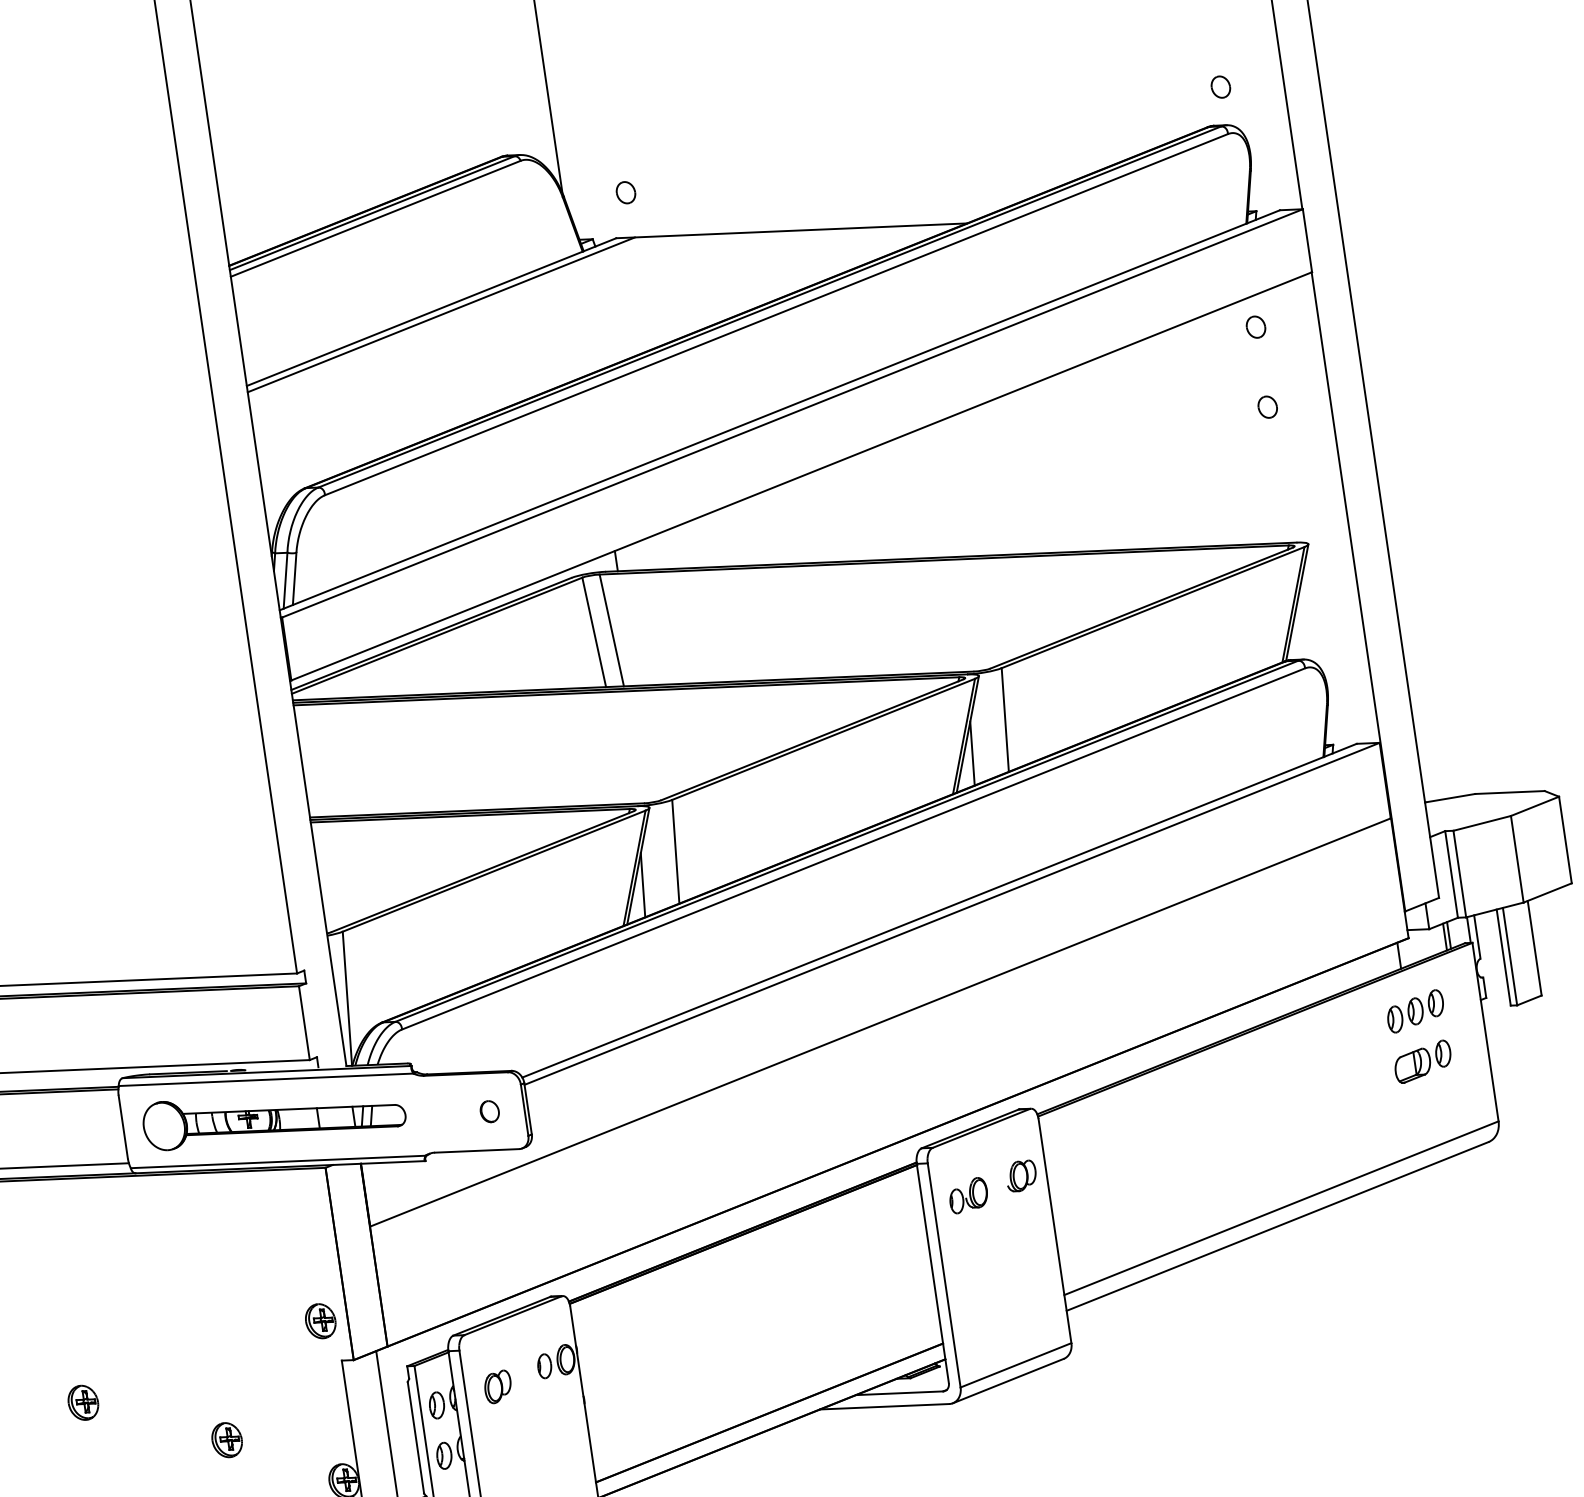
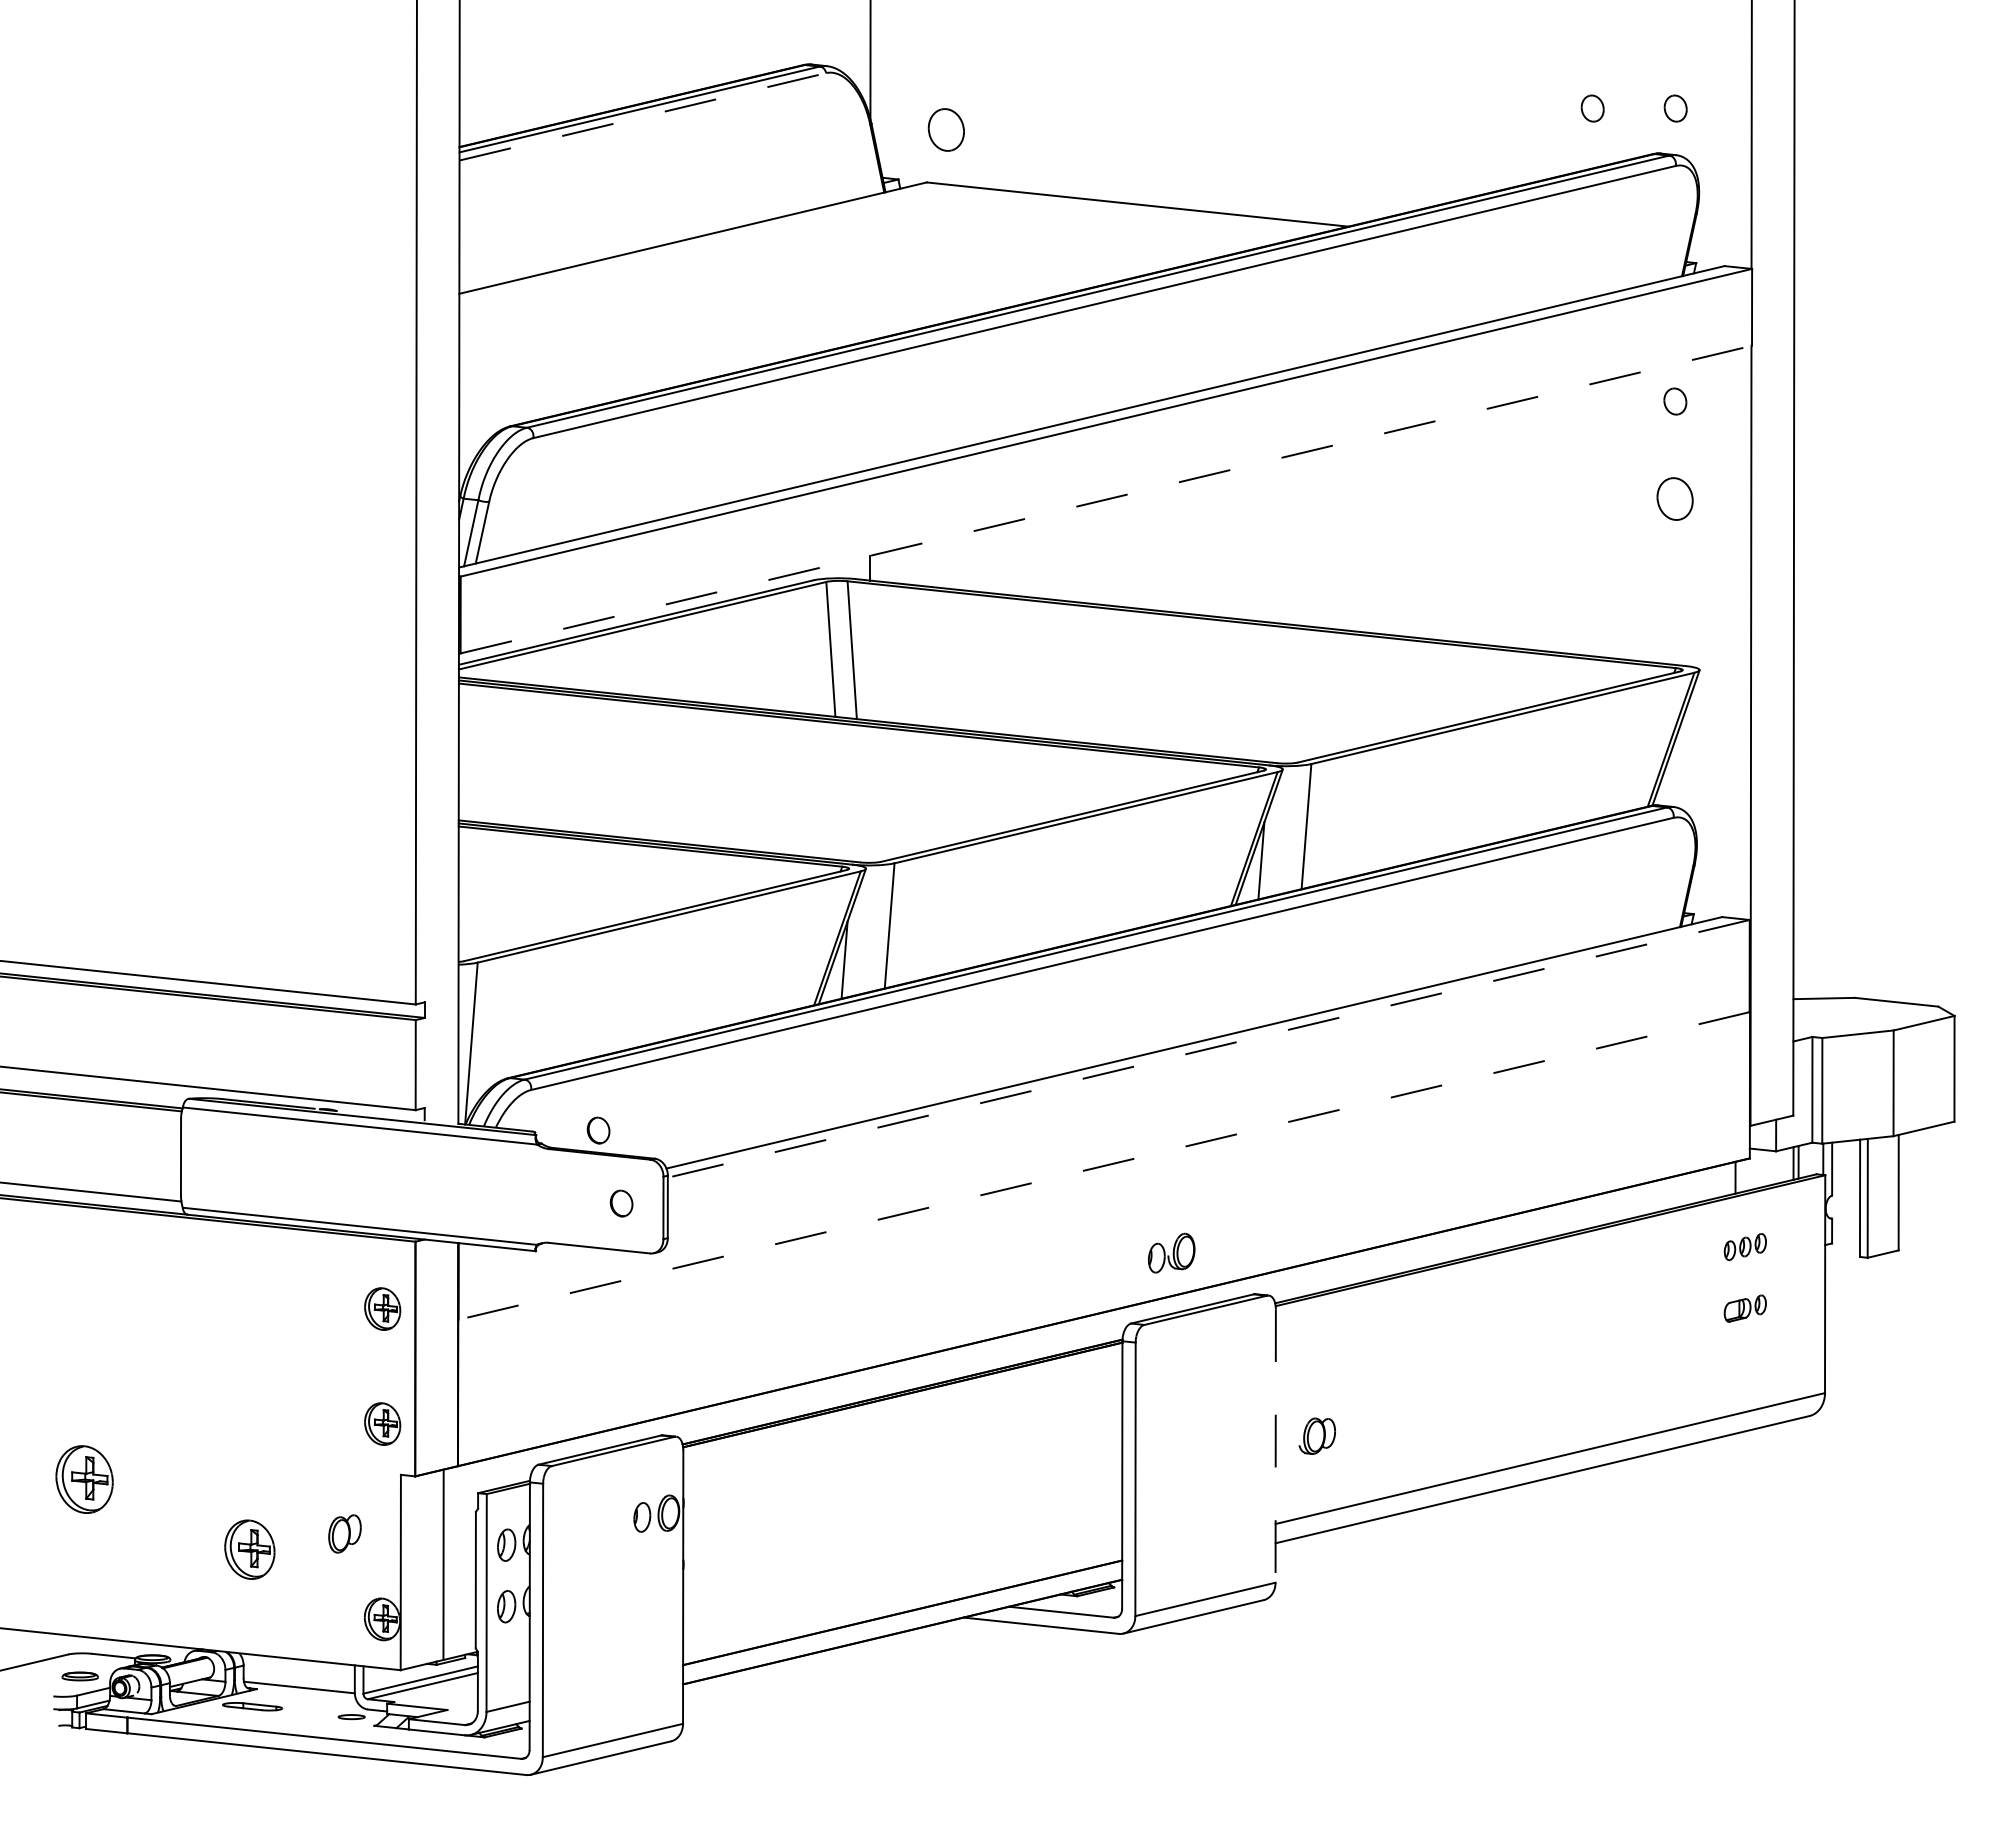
part: (1152, 97) -> (1592, 108), added
part: (626, 192) -> (946, 129), size x1.6
line: (376, 218) -> (643, 116), solid -> dashed
line: (441, 314) -> (704, 242), removed
part: (1268, 407) -> (1675, 499), size x1.6
line: (801, 476) -> (1106, 499), solid -> dashed
line: (951, 913) -> (1208, 1048), solid -> dashed
part: (1415, 1010) -> (1745, 1246), size x0.6
line: (880, 1022) -> (1104, 1165), solid -> dashed
part: (462, 1054) -> (598, 1130), added
part: (1423, 1061) -> (1745, 1308), size x0.6
part: (273, 1115) -> (362, 1169), removed
part: (1020, 1175) -> (1316, 1435), moved
part: (968, 1194) -> (1171, 1252), moved
part: (306, 1226) -> (382, 1308), added
line: (1054, 1230) -> (1275, 1445), solid -> dashed
part: (497, 1386) -> (344, 1533), moved
part: (83, 1402) -> (84, 1479), size x1.6
part: (226, 1440) -> (249, 1549), size x1.4

